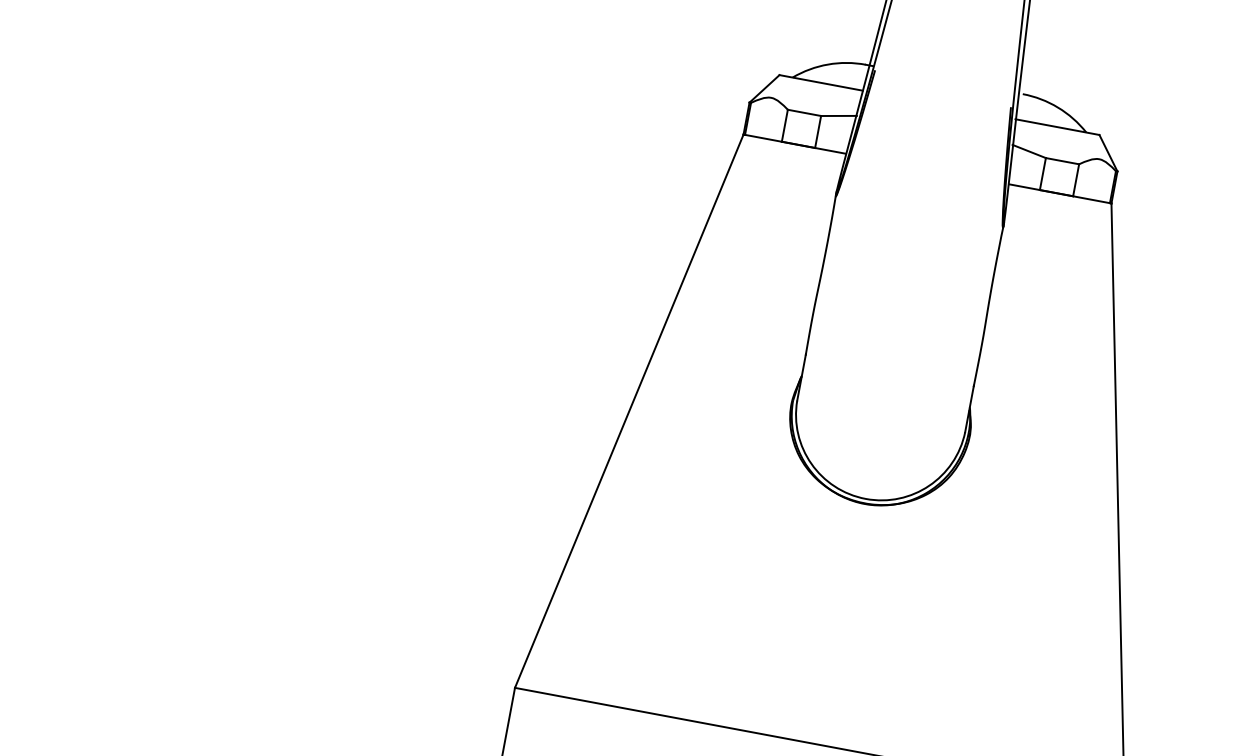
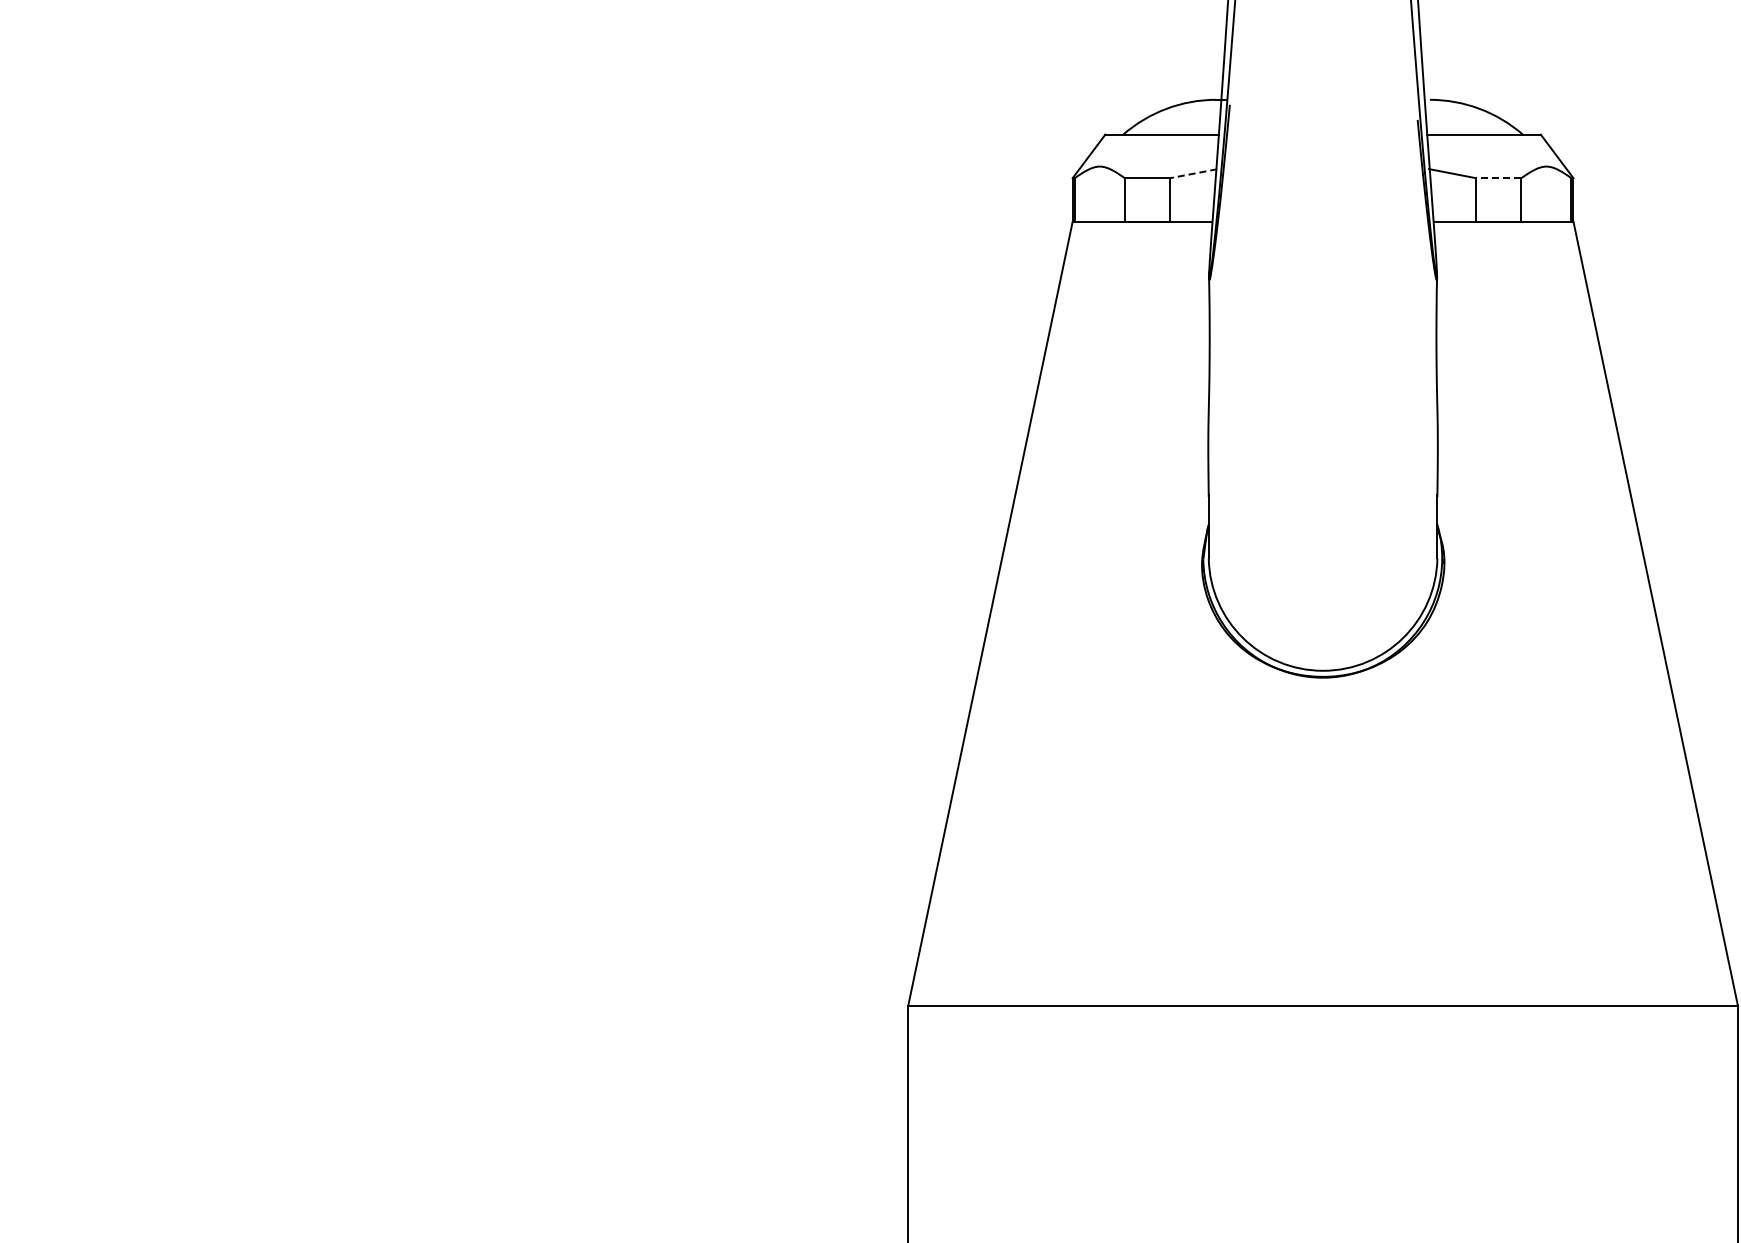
line: (838, 115) -> (1193, 173), solid -> dashed
line: (1062, 161) -> (1498, 178), solid -> dashed

